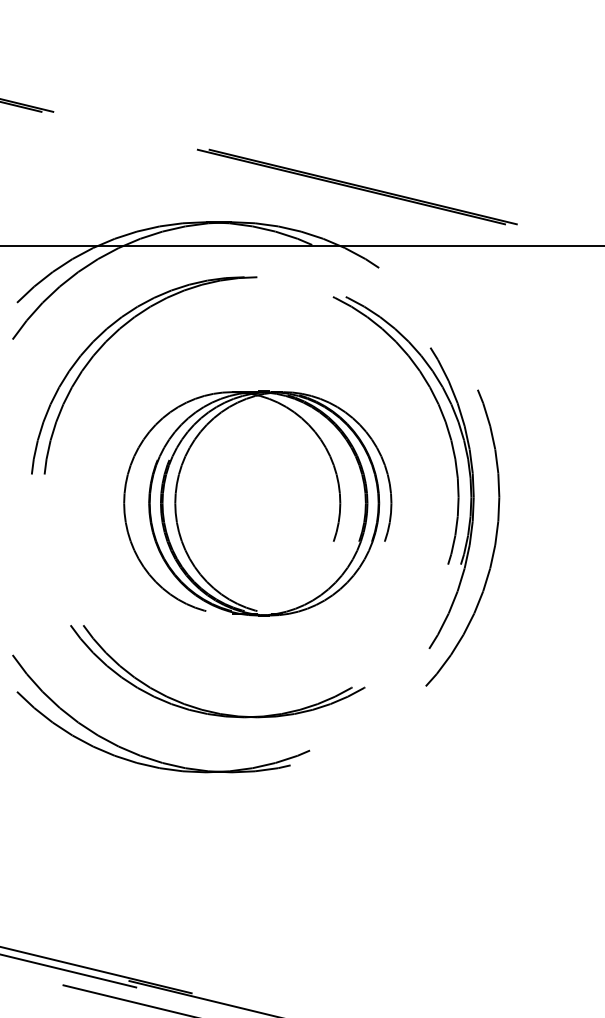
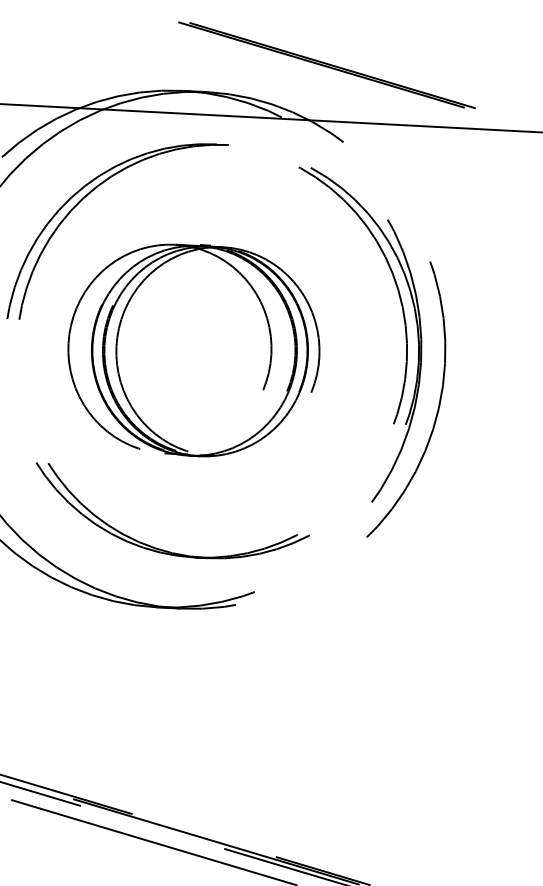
part: (257, 503) -> (193, 350), moved

